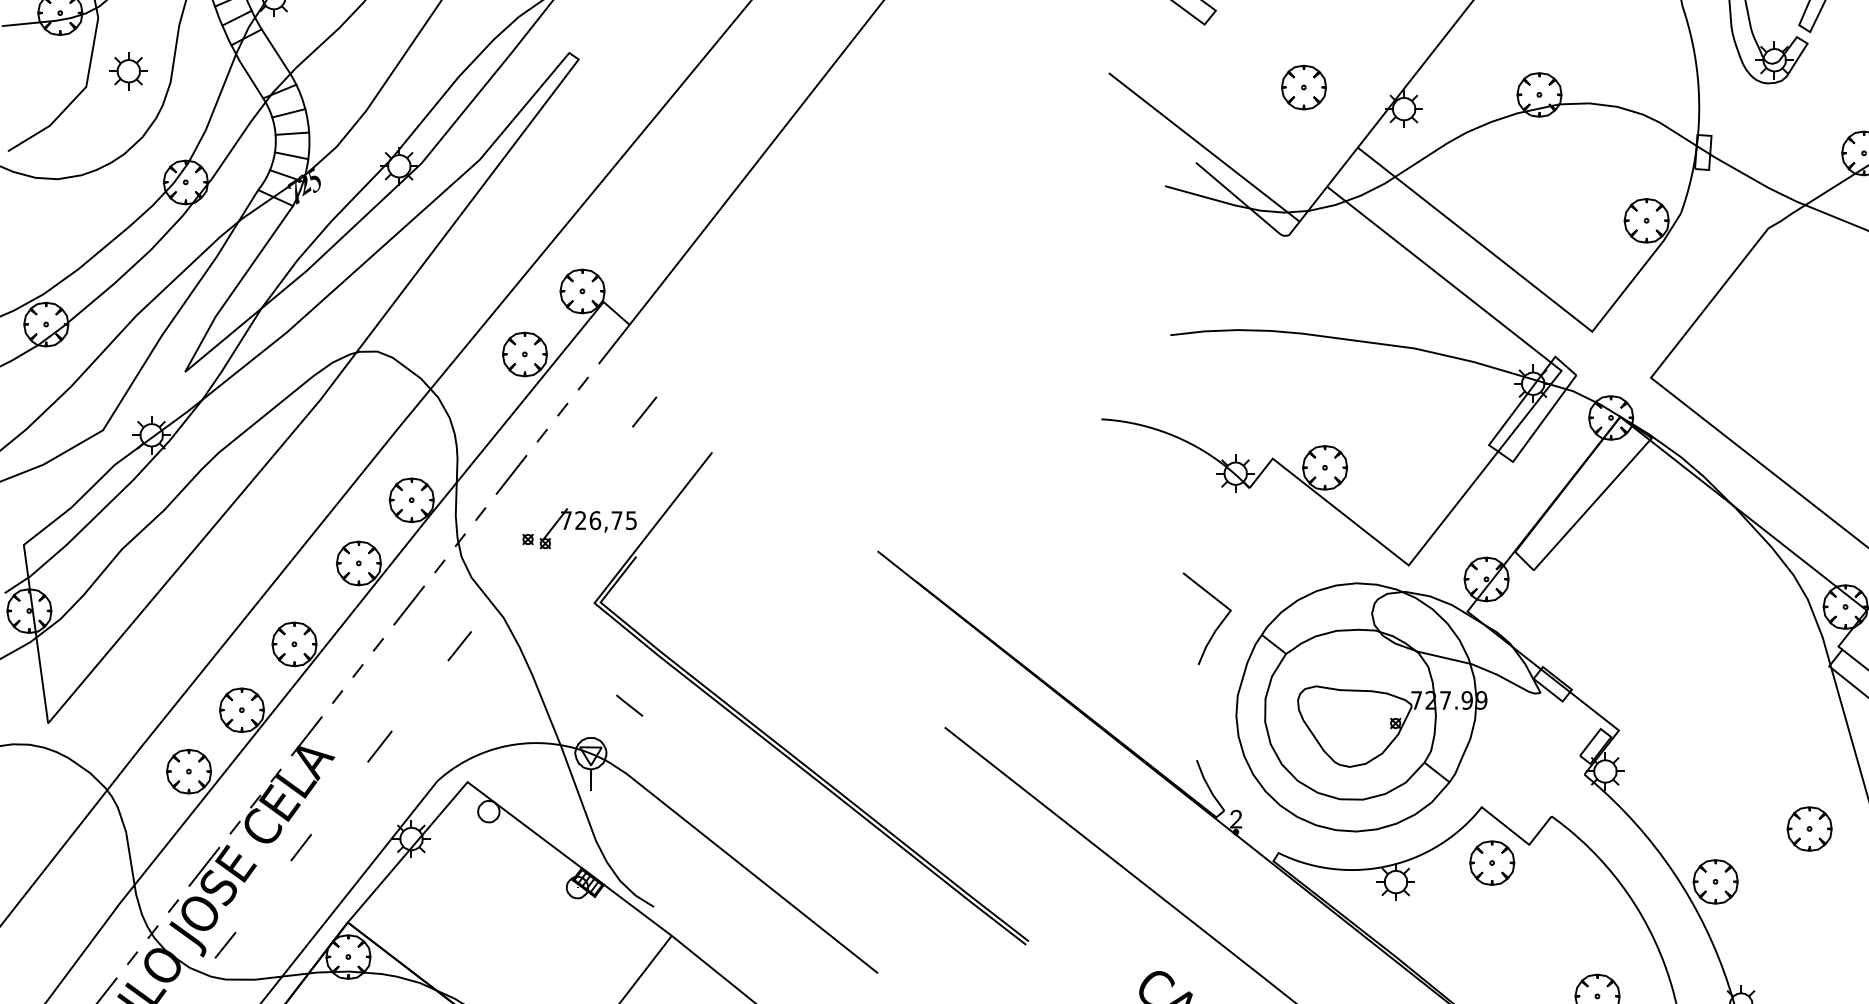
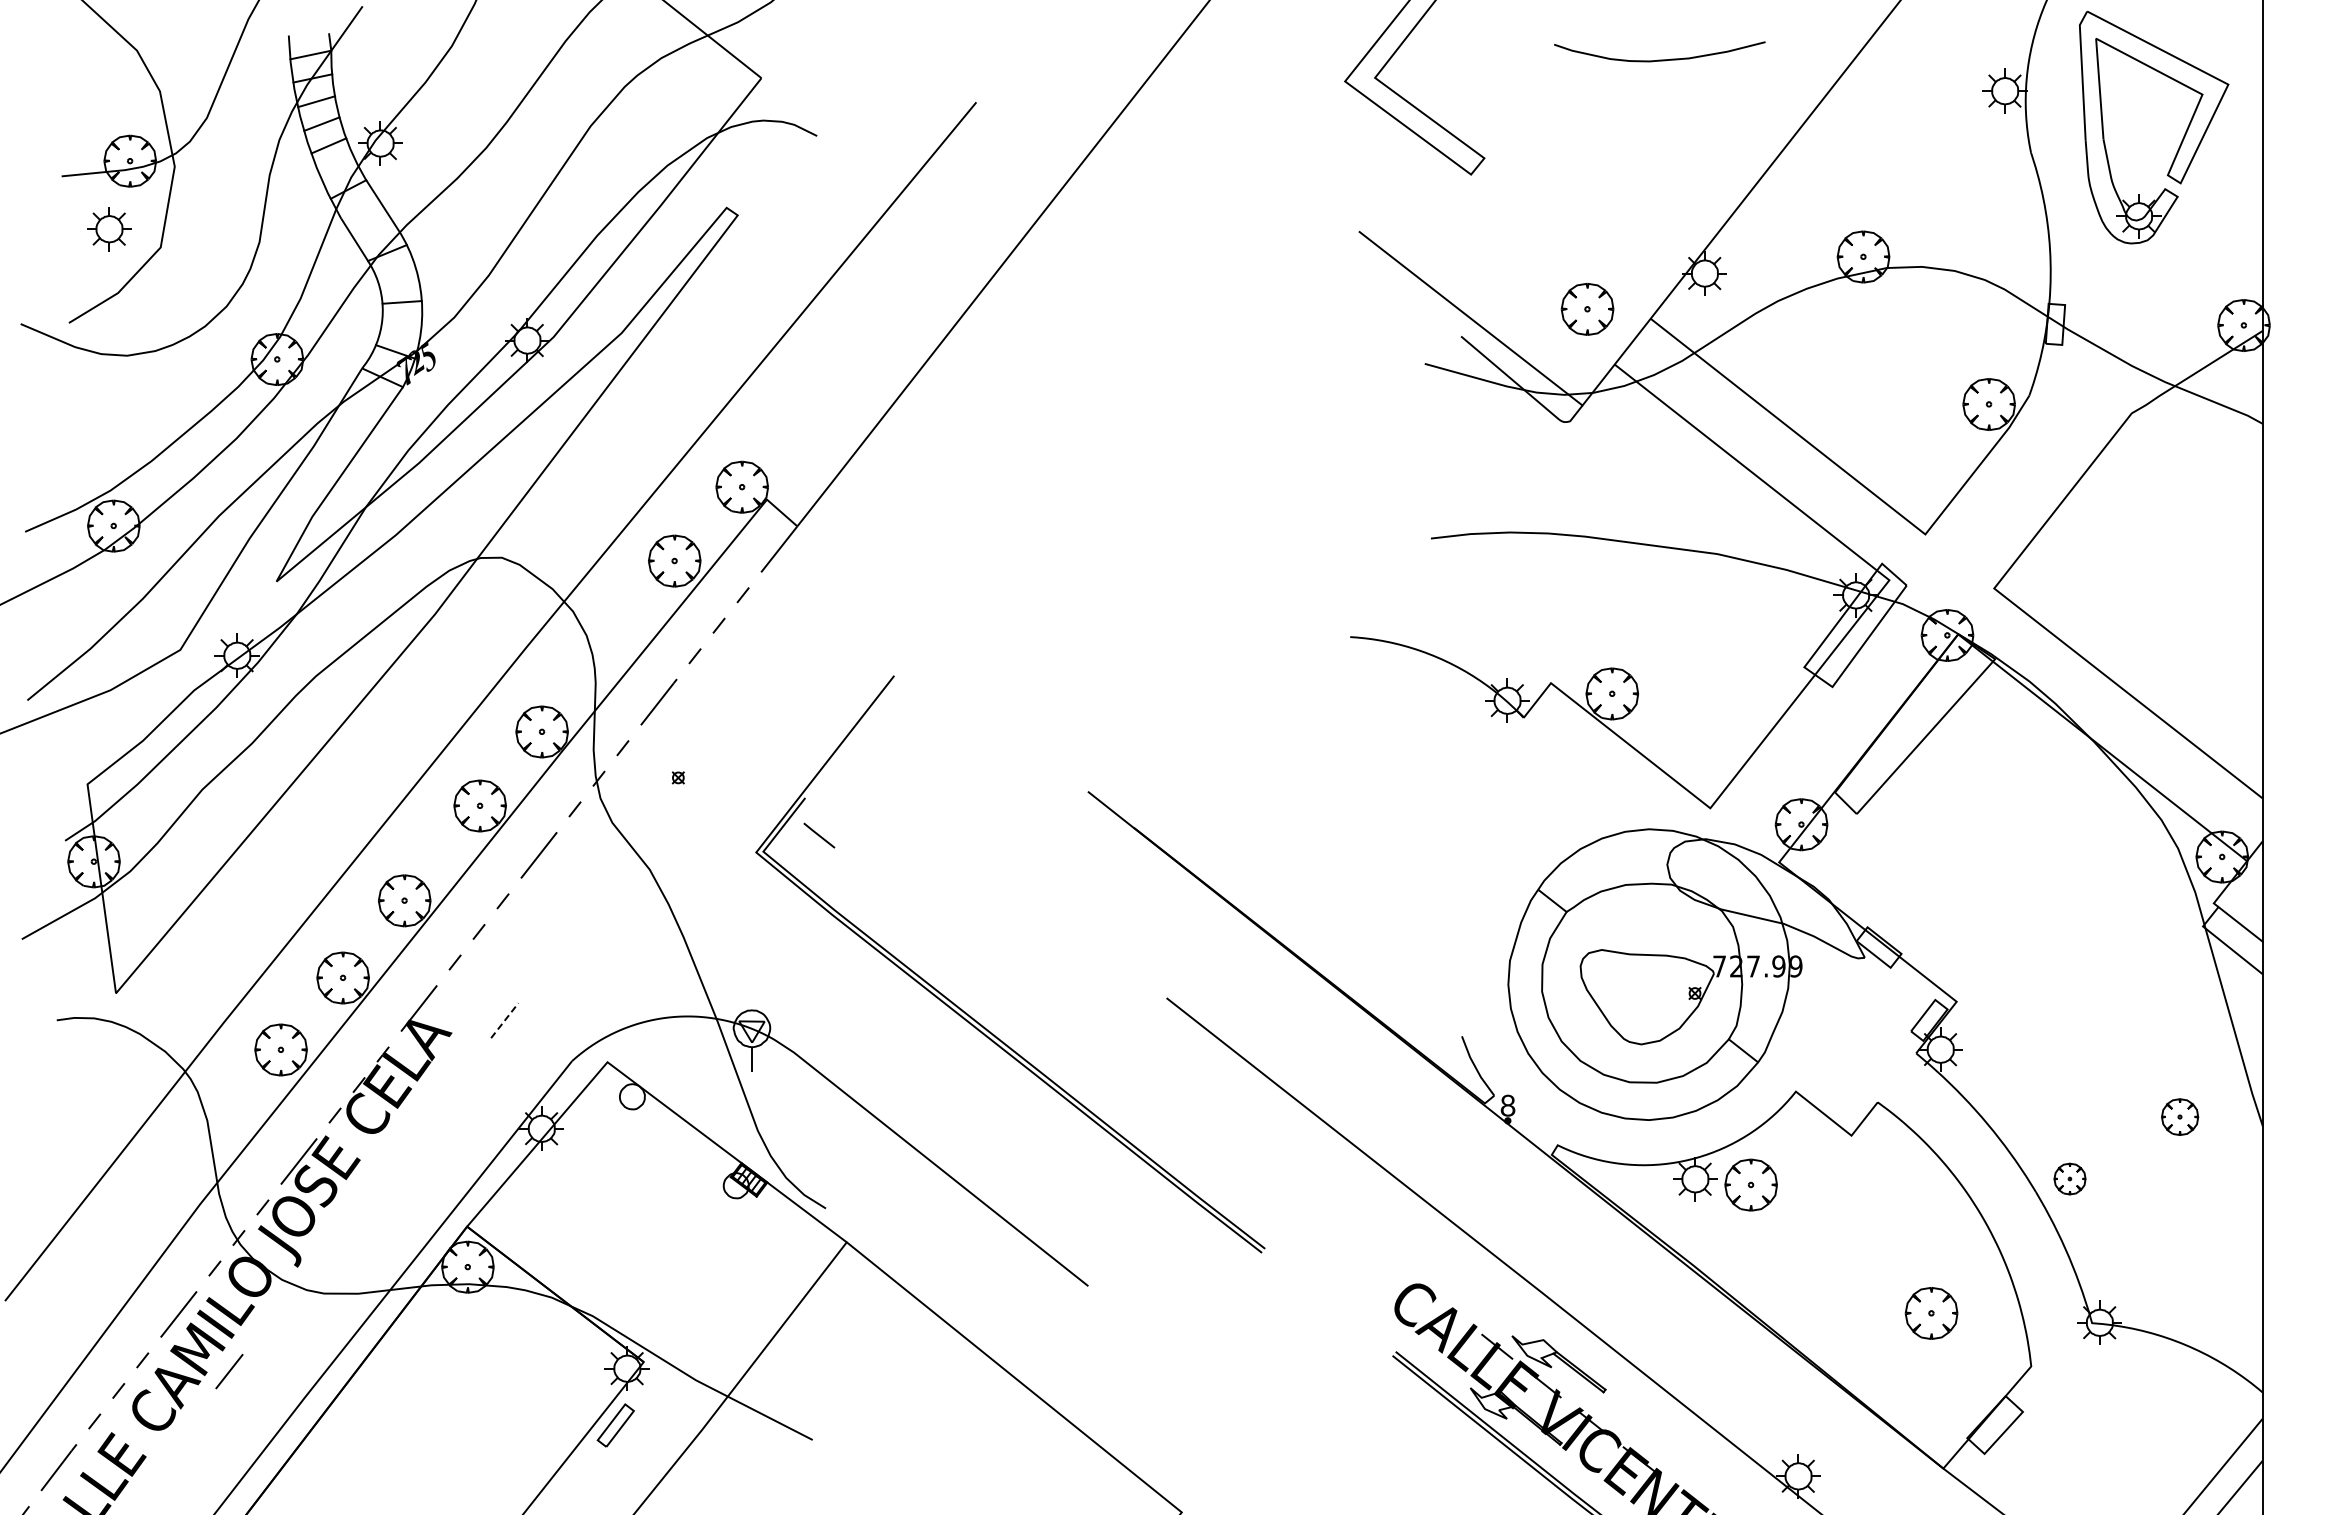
line: (237, 17) -> (337, 166), removed
part: (128, 71) -> (109, 229), moved
part: (1303, 87) -> (1587, 309), moved
line: (288, 113) -> (397, 278), removed
line: (290, 155) -> (400, 328), removed
line: (644, 412) -> (814, 628), removed
part: (587, 528) -> (748, 765), removed
line: (1217, 626) -> (1486, 879), removed
line: (459, 645) -> (598, 902), removed
line: (629, 705) -> (819, 835), moved
line: (380, 746) -> (505, 1020), solid -> dashed
text: (1235, 819) -> (1507, 1106), 2 -> 8
part: (1809, 828) -> (2179, 1116), size x0.7
line: (301, 847) -> (412, 1138), removed
part: (1491, 862) -> (1750, 1184), moved
part: (1715, 881) -> (2069, 1178), size x0.6
line: (225, 944) -> (323, 1252), removed

